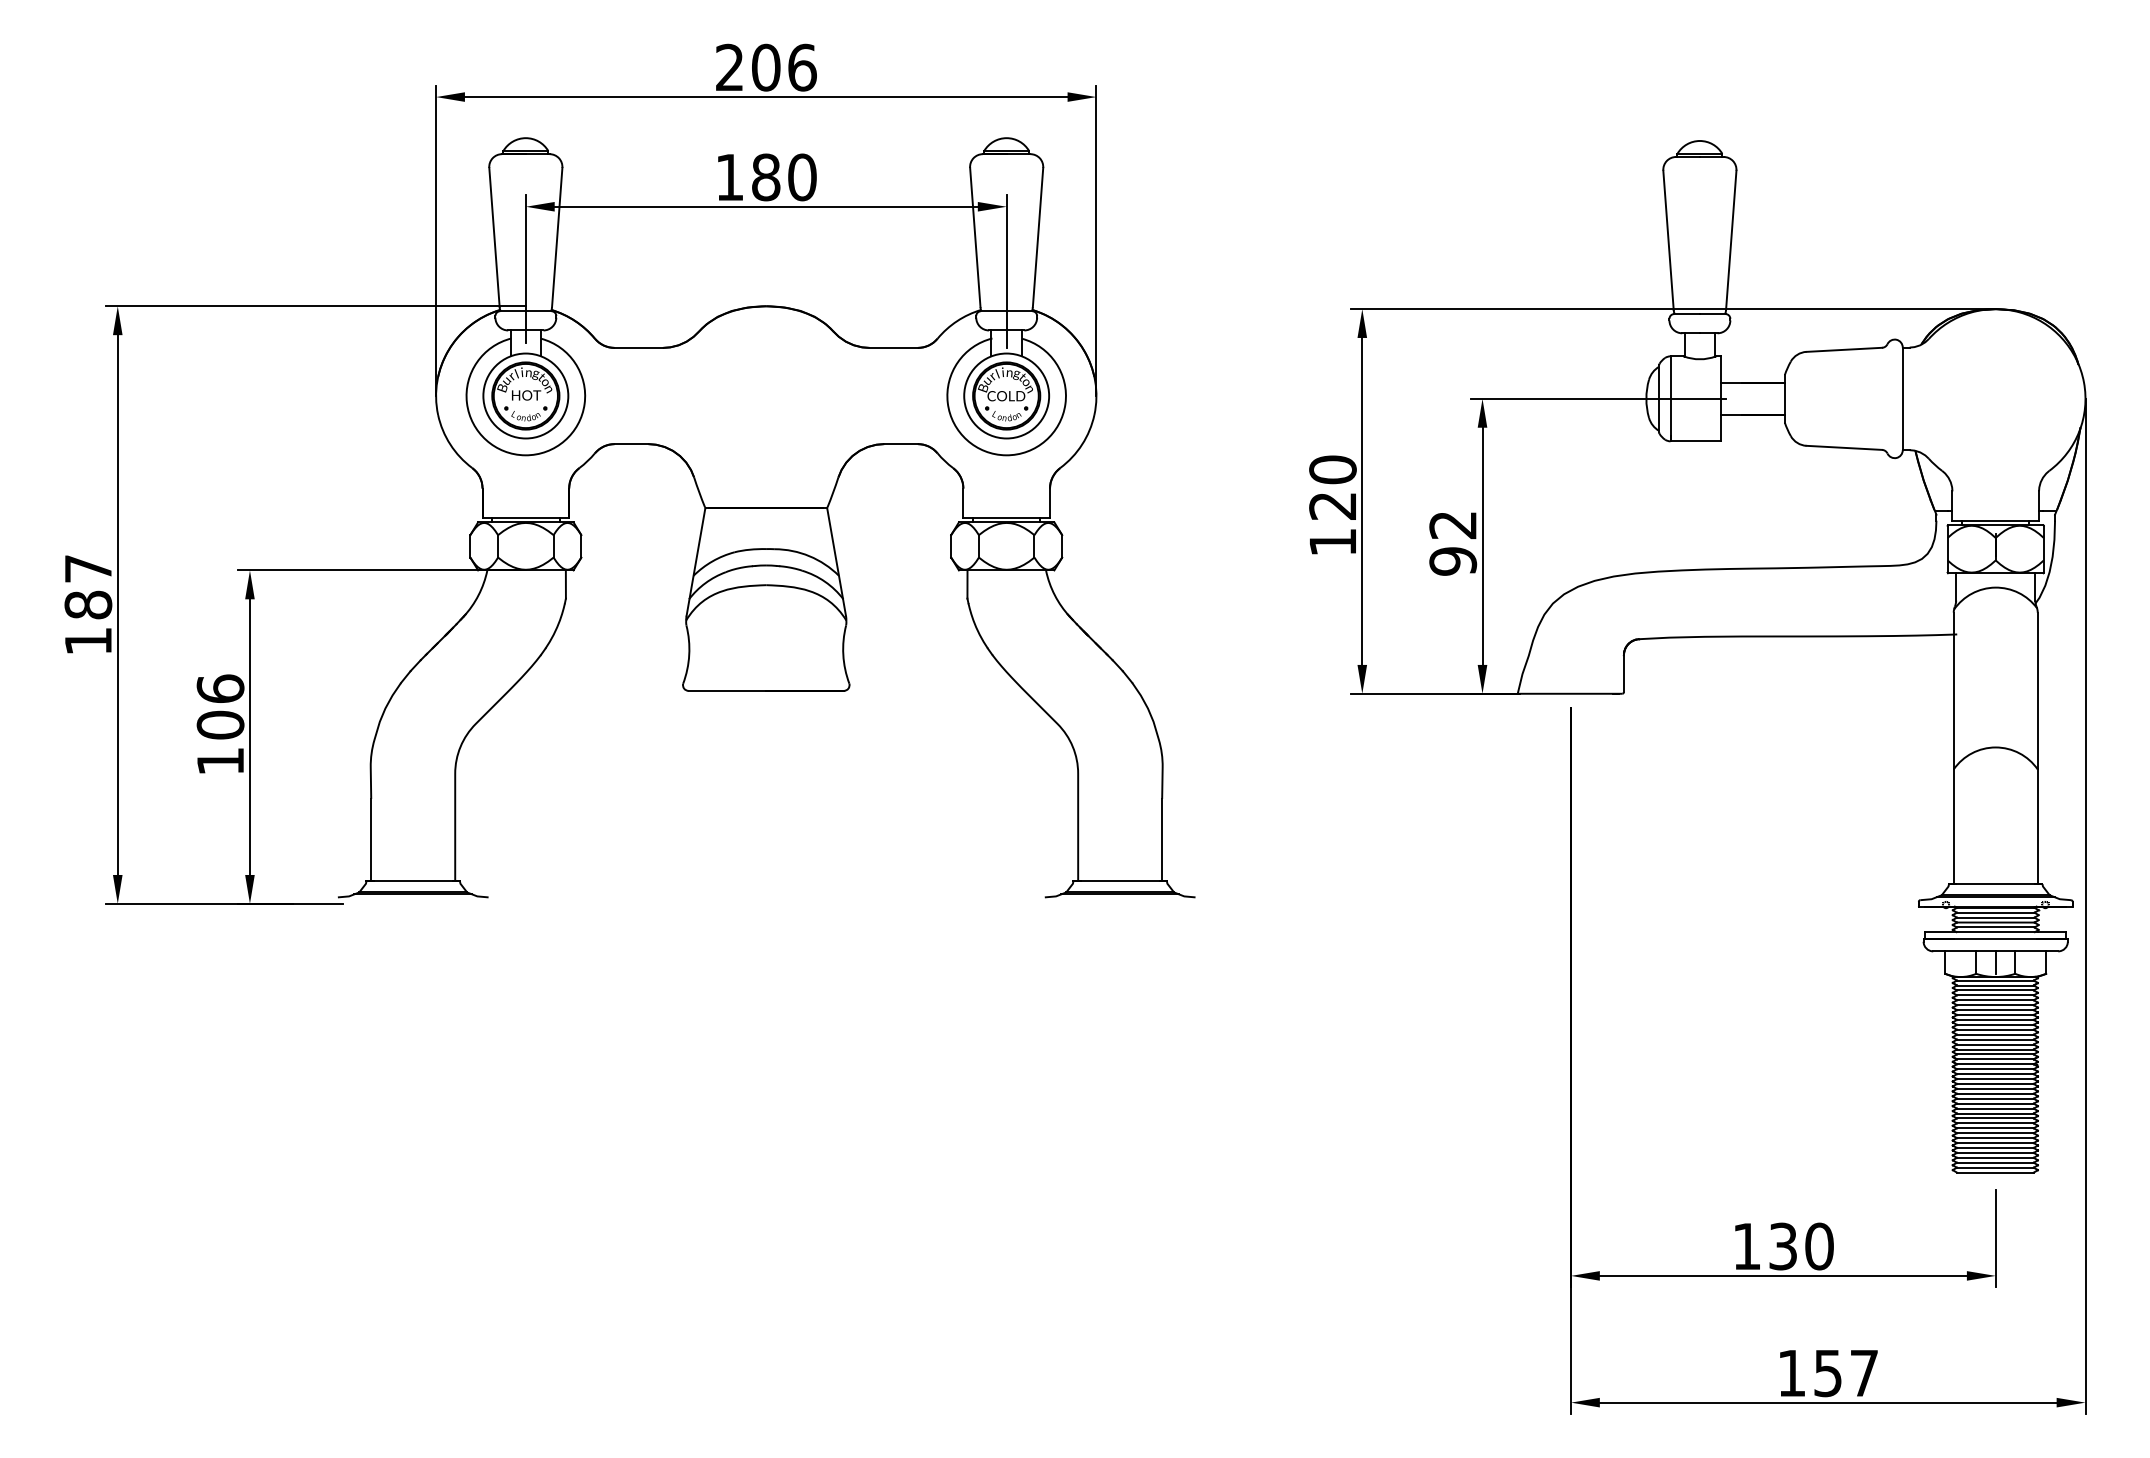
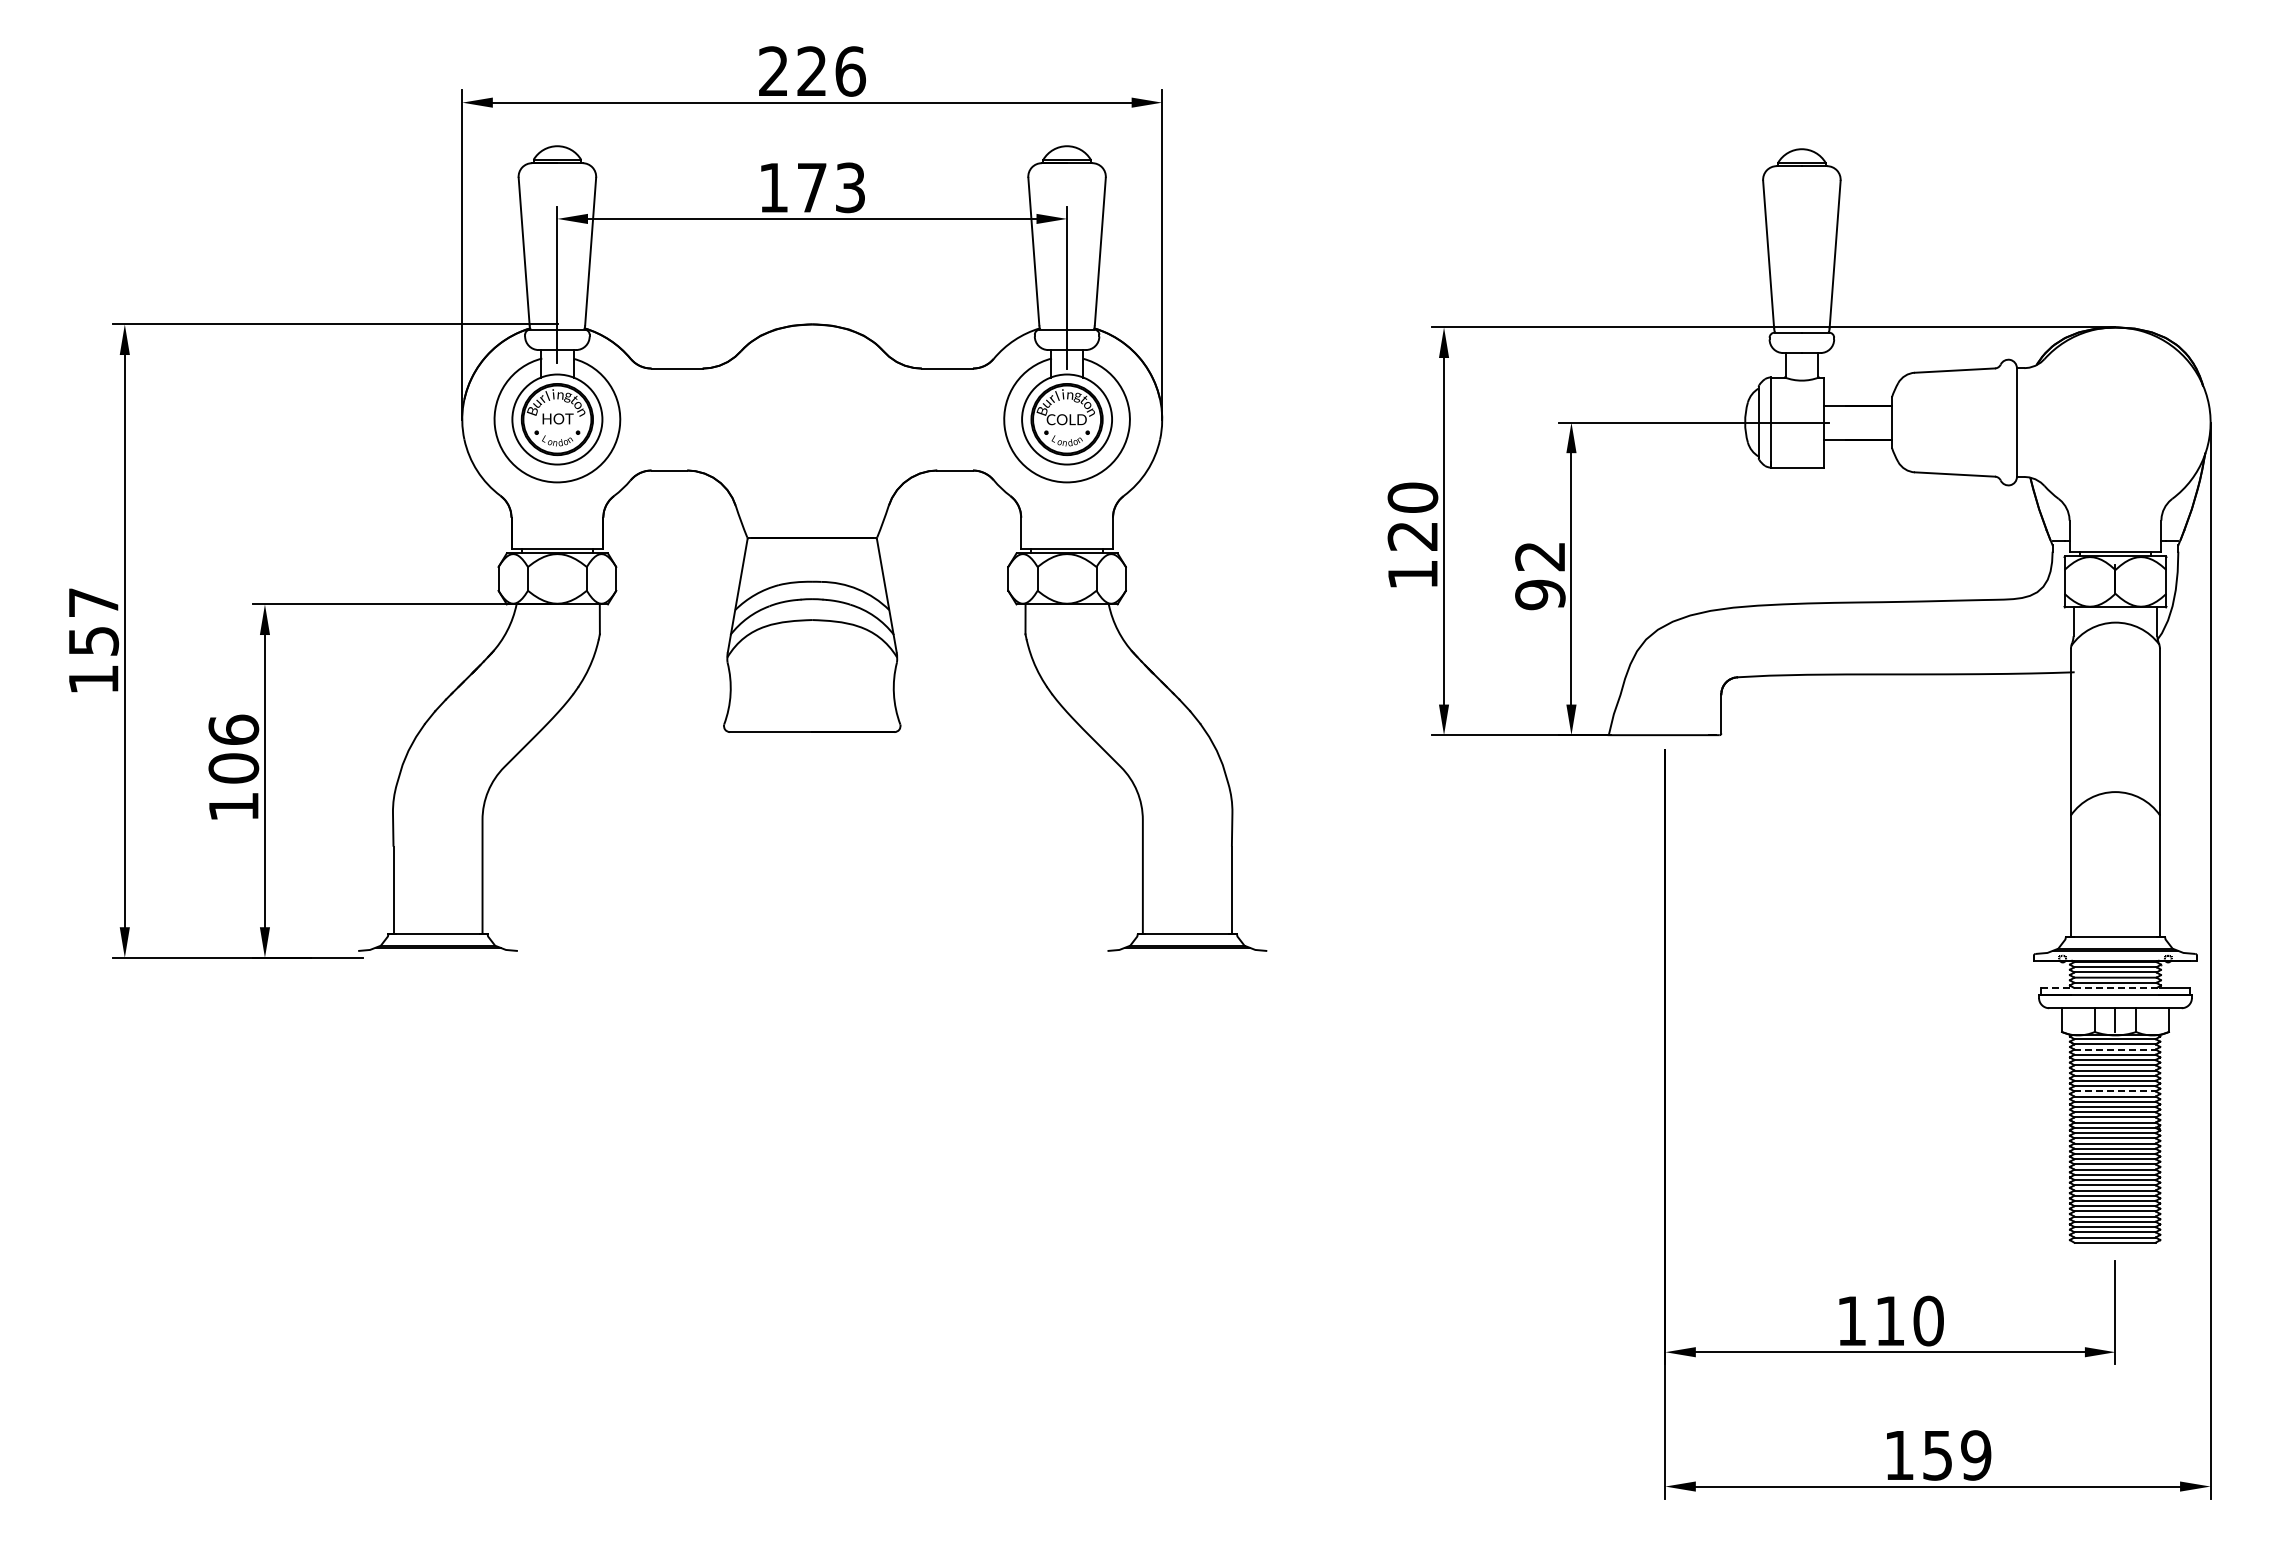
text: (766, 67) -> (812, 71), 206 -> 226
text: (784, 177) -> (831, 187), 180 -> 173
text: (88, 605) -> (93, 641), 187 -> 157
line: (1981, 931) -> (2100, 987), solid -> dashed
line: (1995, 990) -> (2115, 1049), solid -> dashed
line: (1995, 1029) -> (2115, 1091), solid -> dashed
text: (1782, 1245) -> (1889, 1320), 130 -> 110
text: (1864, 1373) -> (1976, 1455), 157 -> 159

